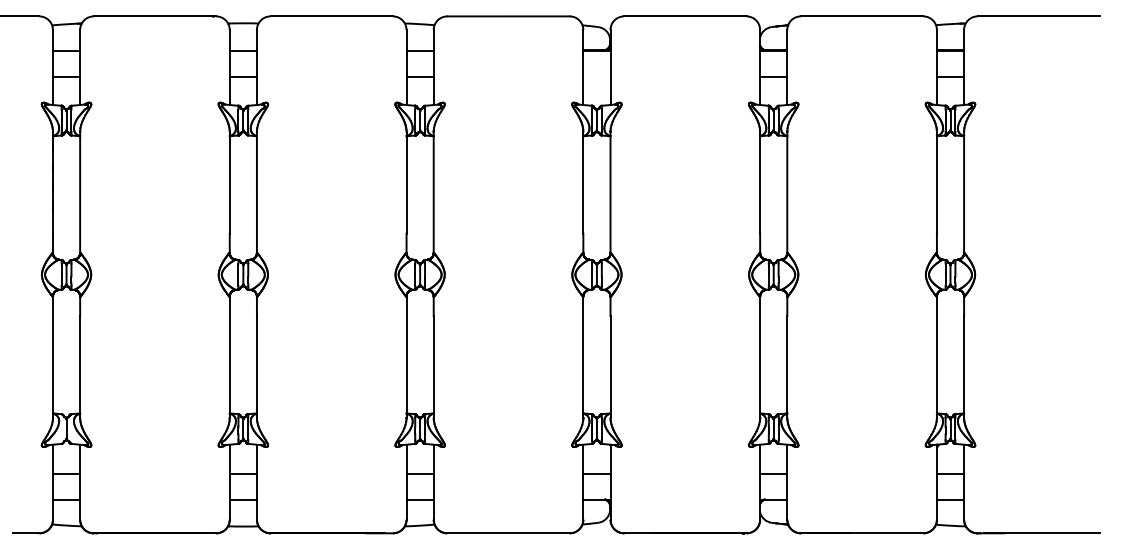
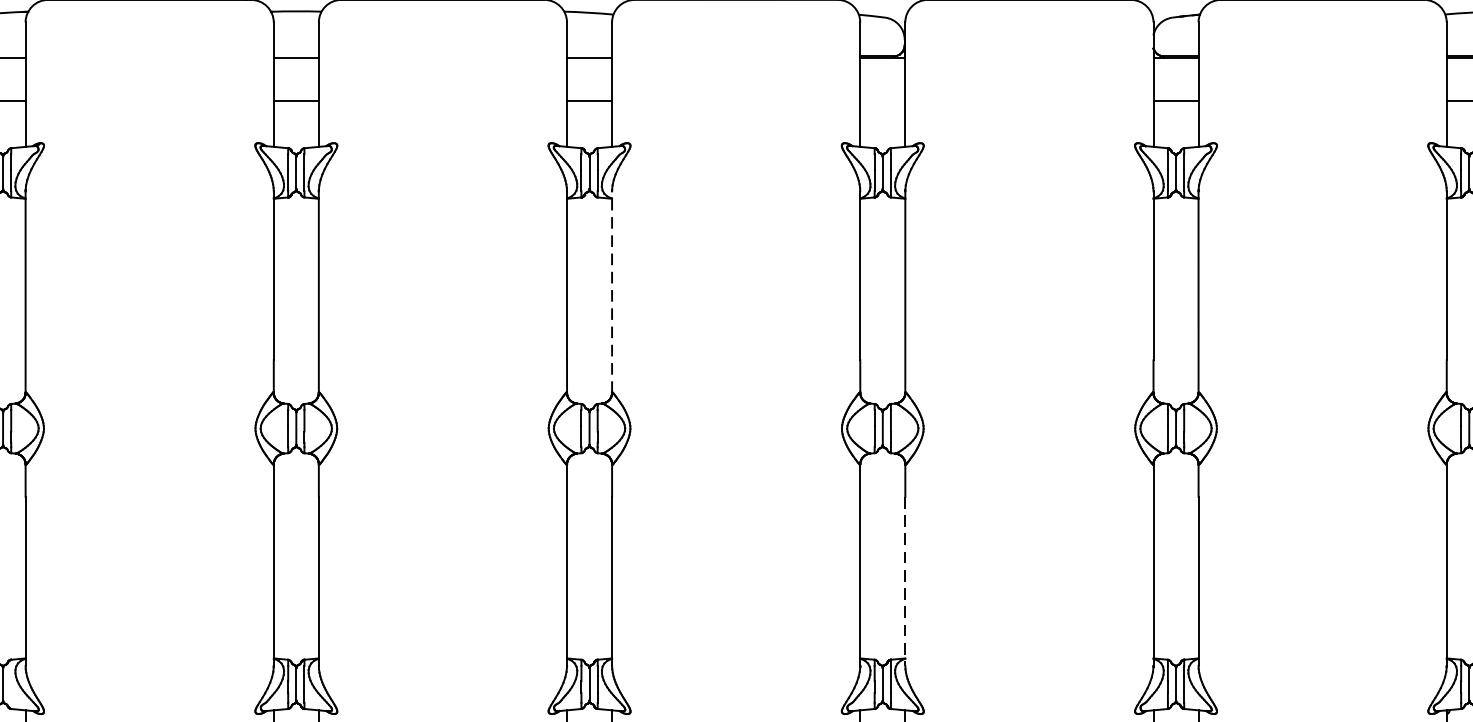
line: (433, 192) -> (611, 291), solid -> dashed
line: (610, 366) -> (905, 580), solid -> dashed

